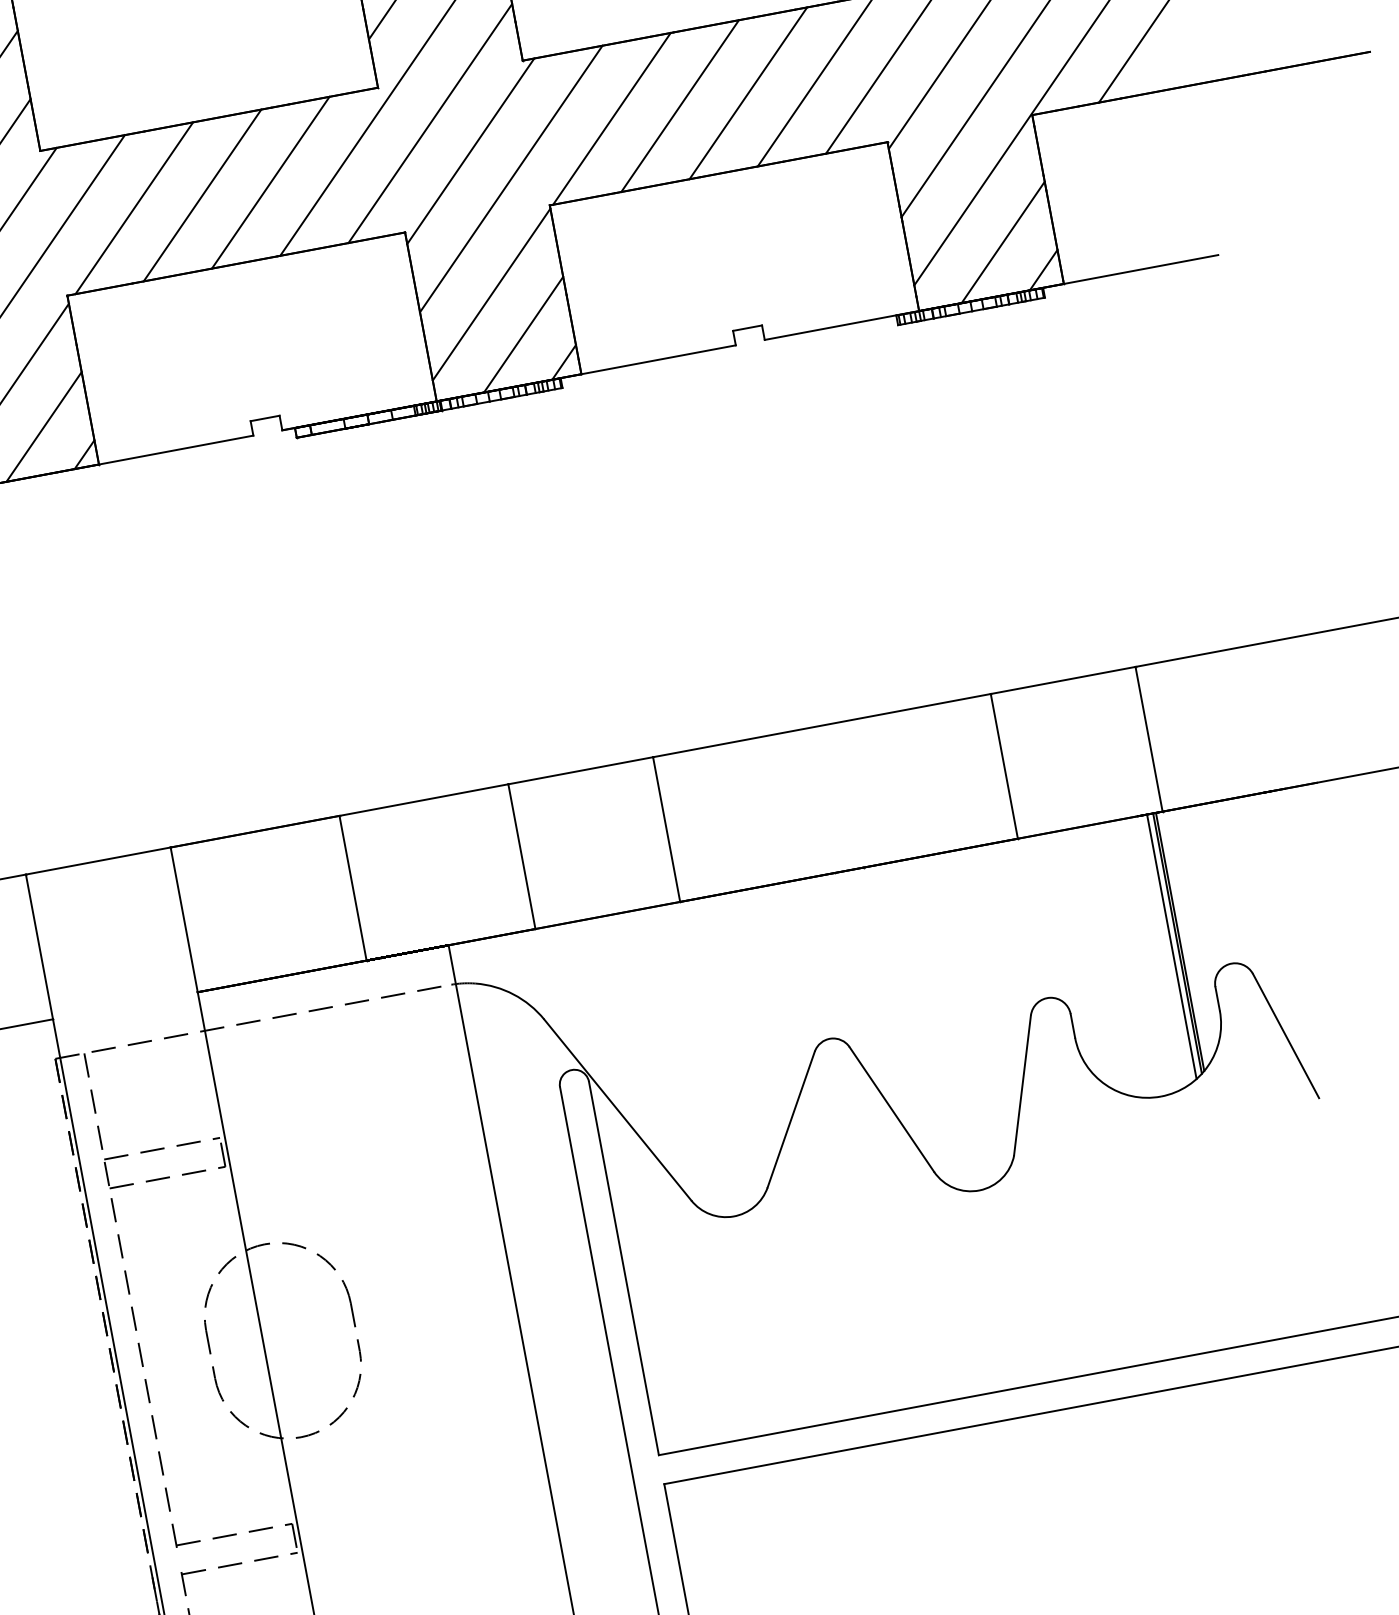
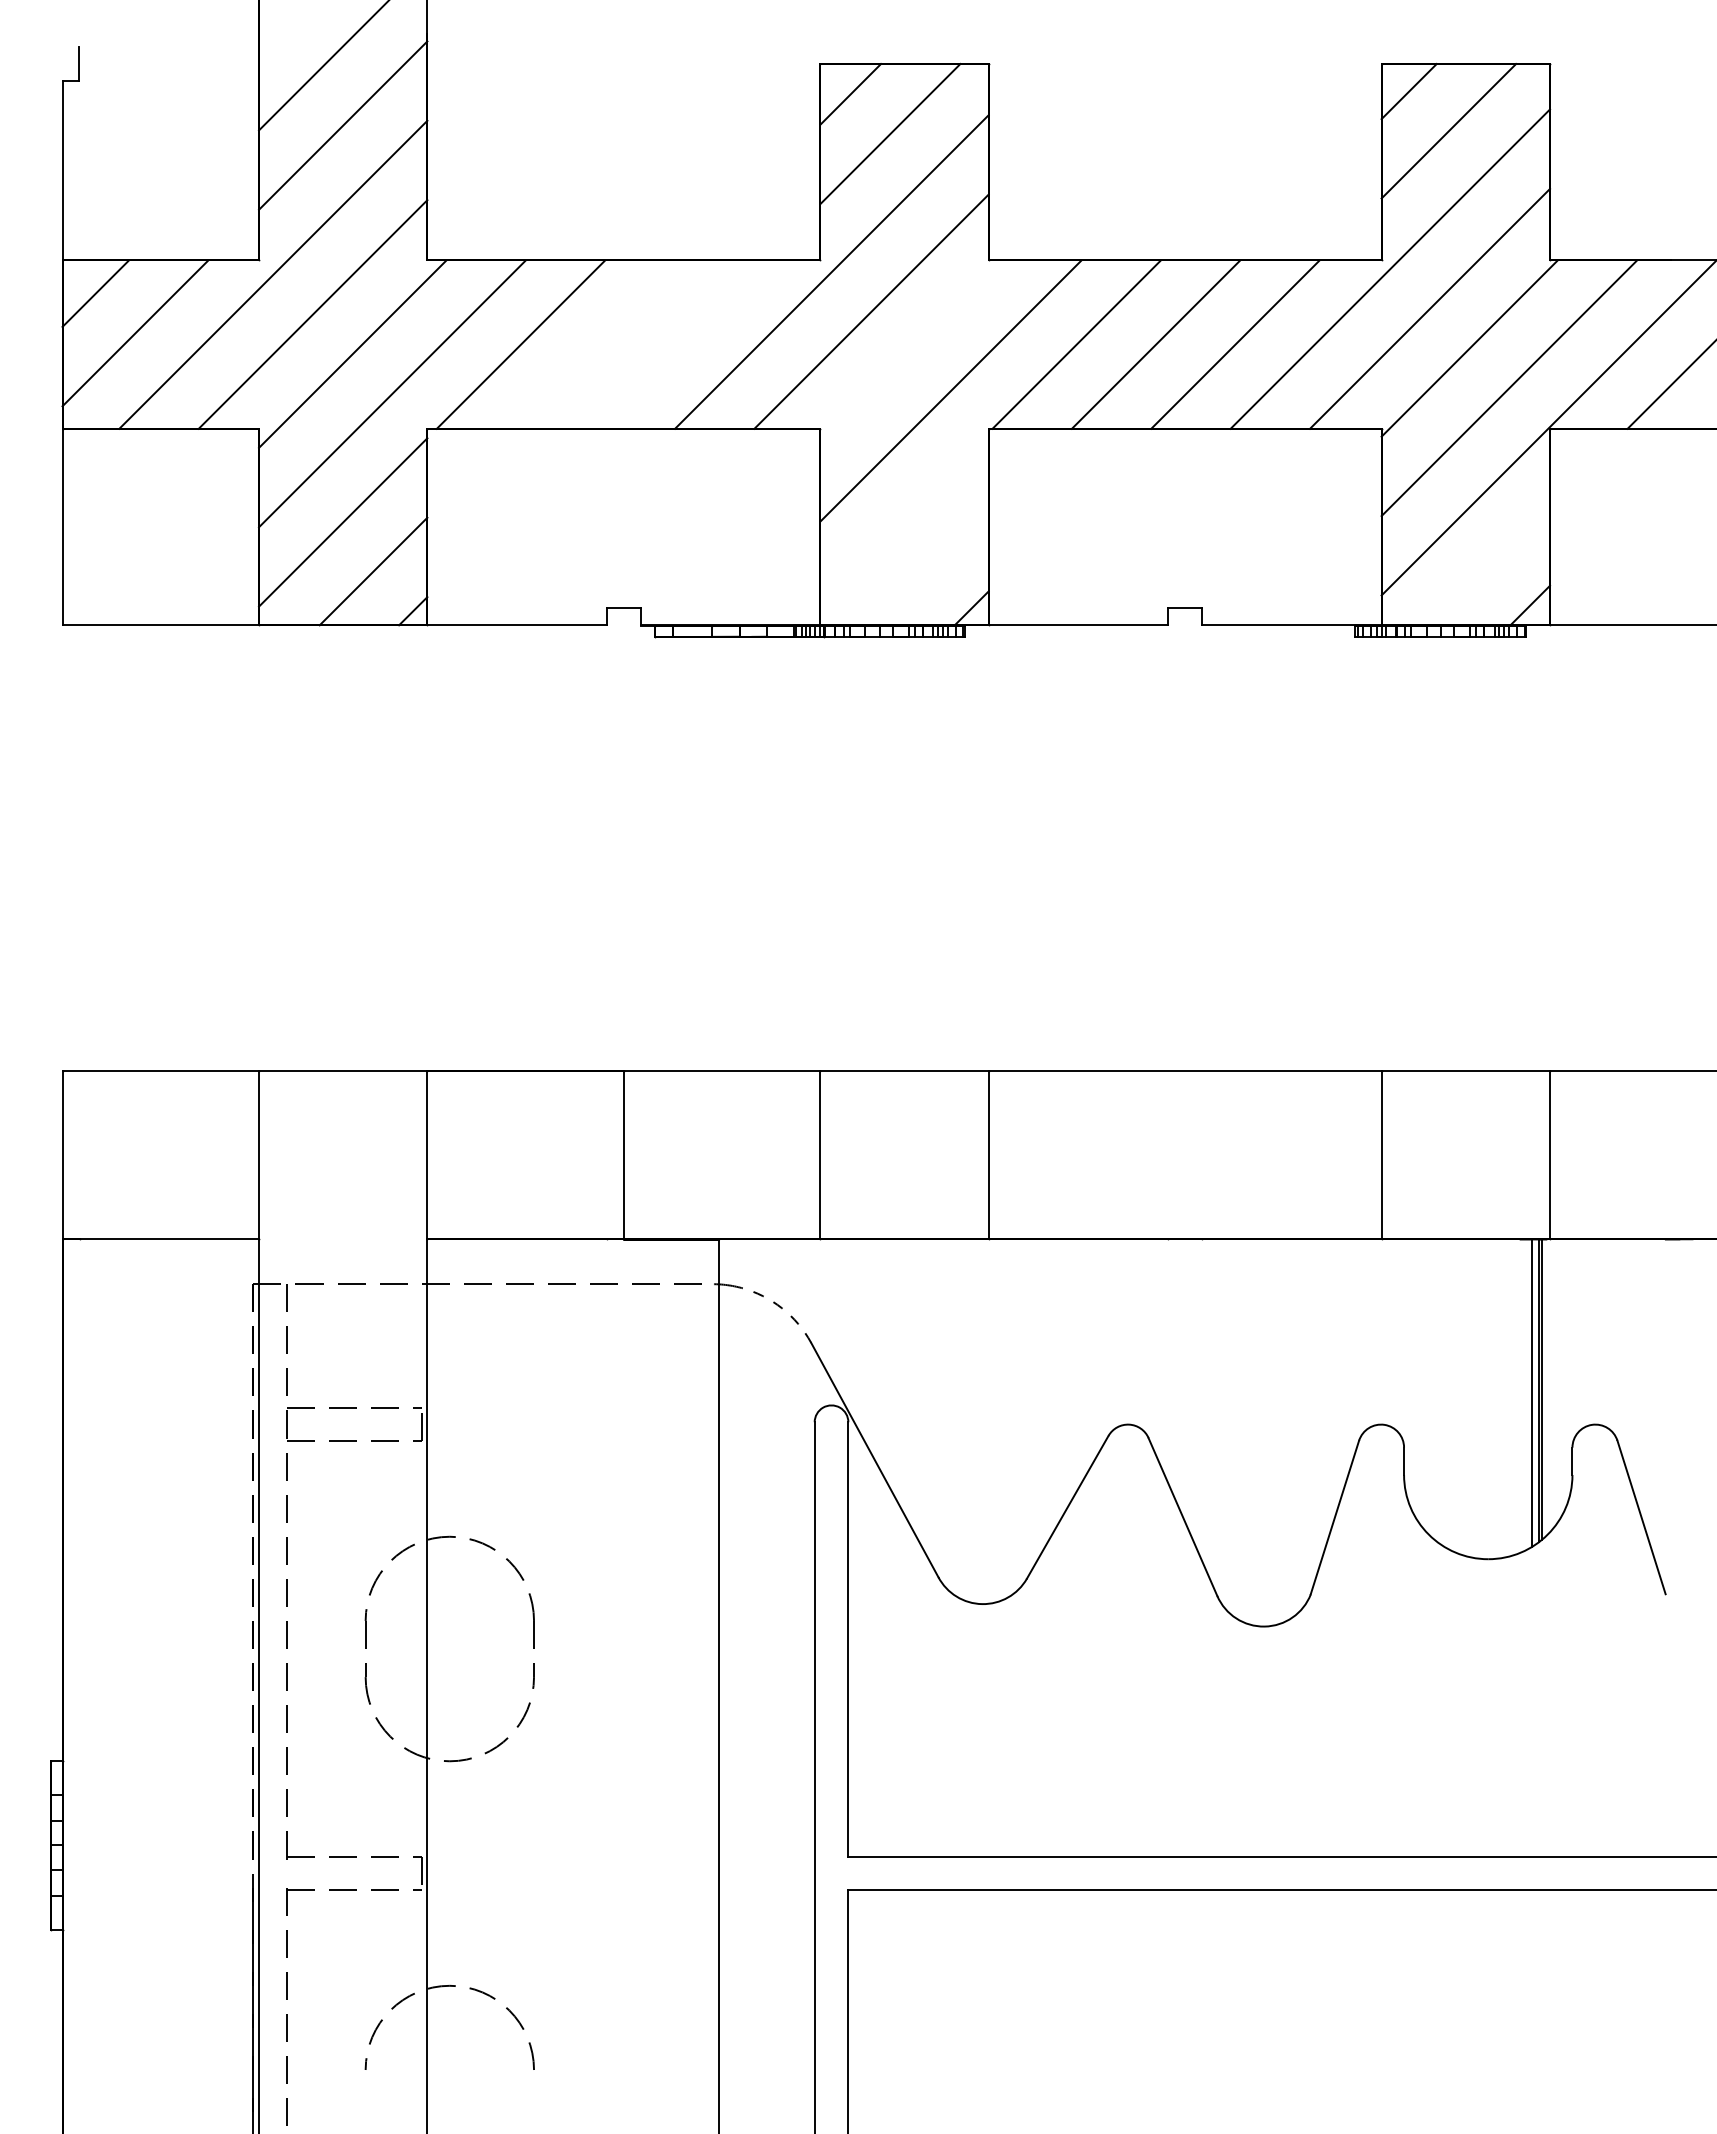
line: (471, 151) -> (911, 351), removed
line: (270, 182) -> (679, 344), removed
line: (202, 195) -> (600, 344), removed
line: (1003, 242) -> (1490, 565), removed
line: (491, 294) -> (904, 516), removed
line: (523, 334) -> (931, 568), removed
arc: (514, 994) -> (782, 1308), solid -> dashed

